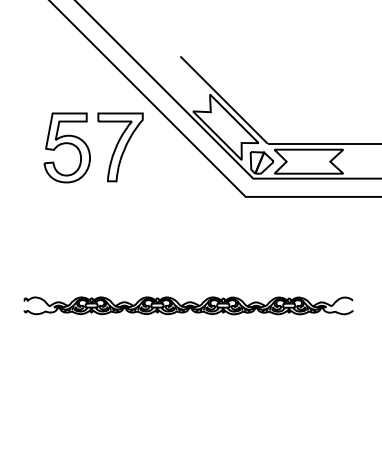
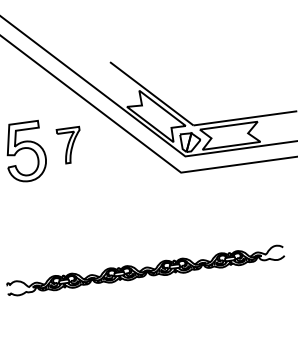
part: (120, 147) -> (70, 145), size x0.6

